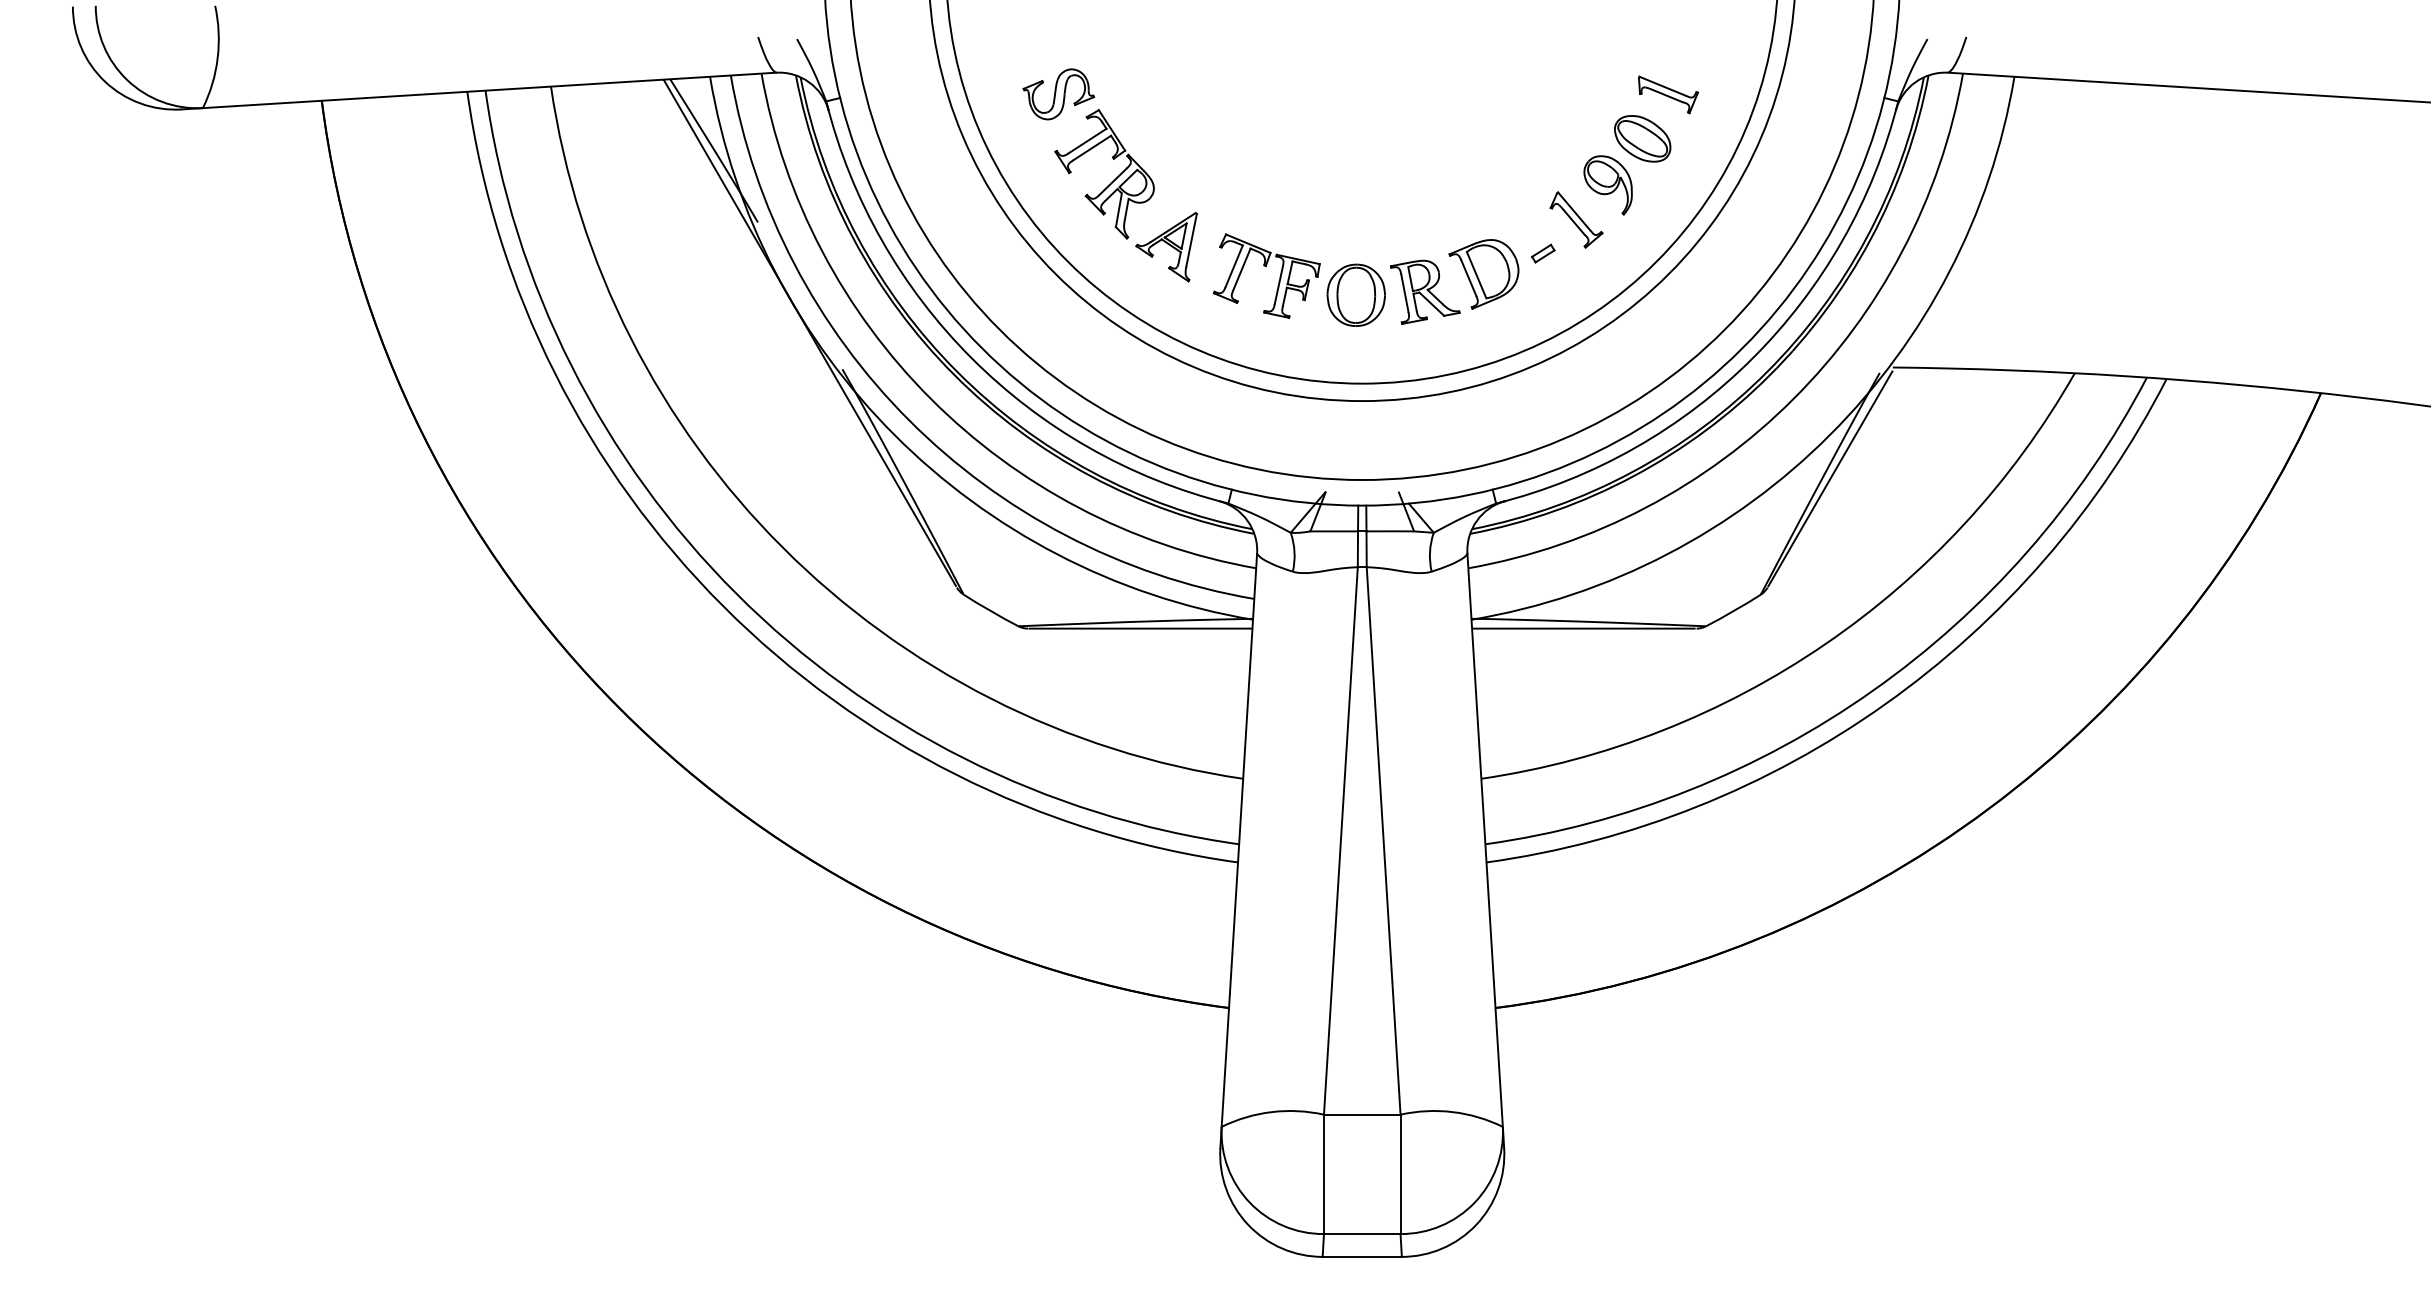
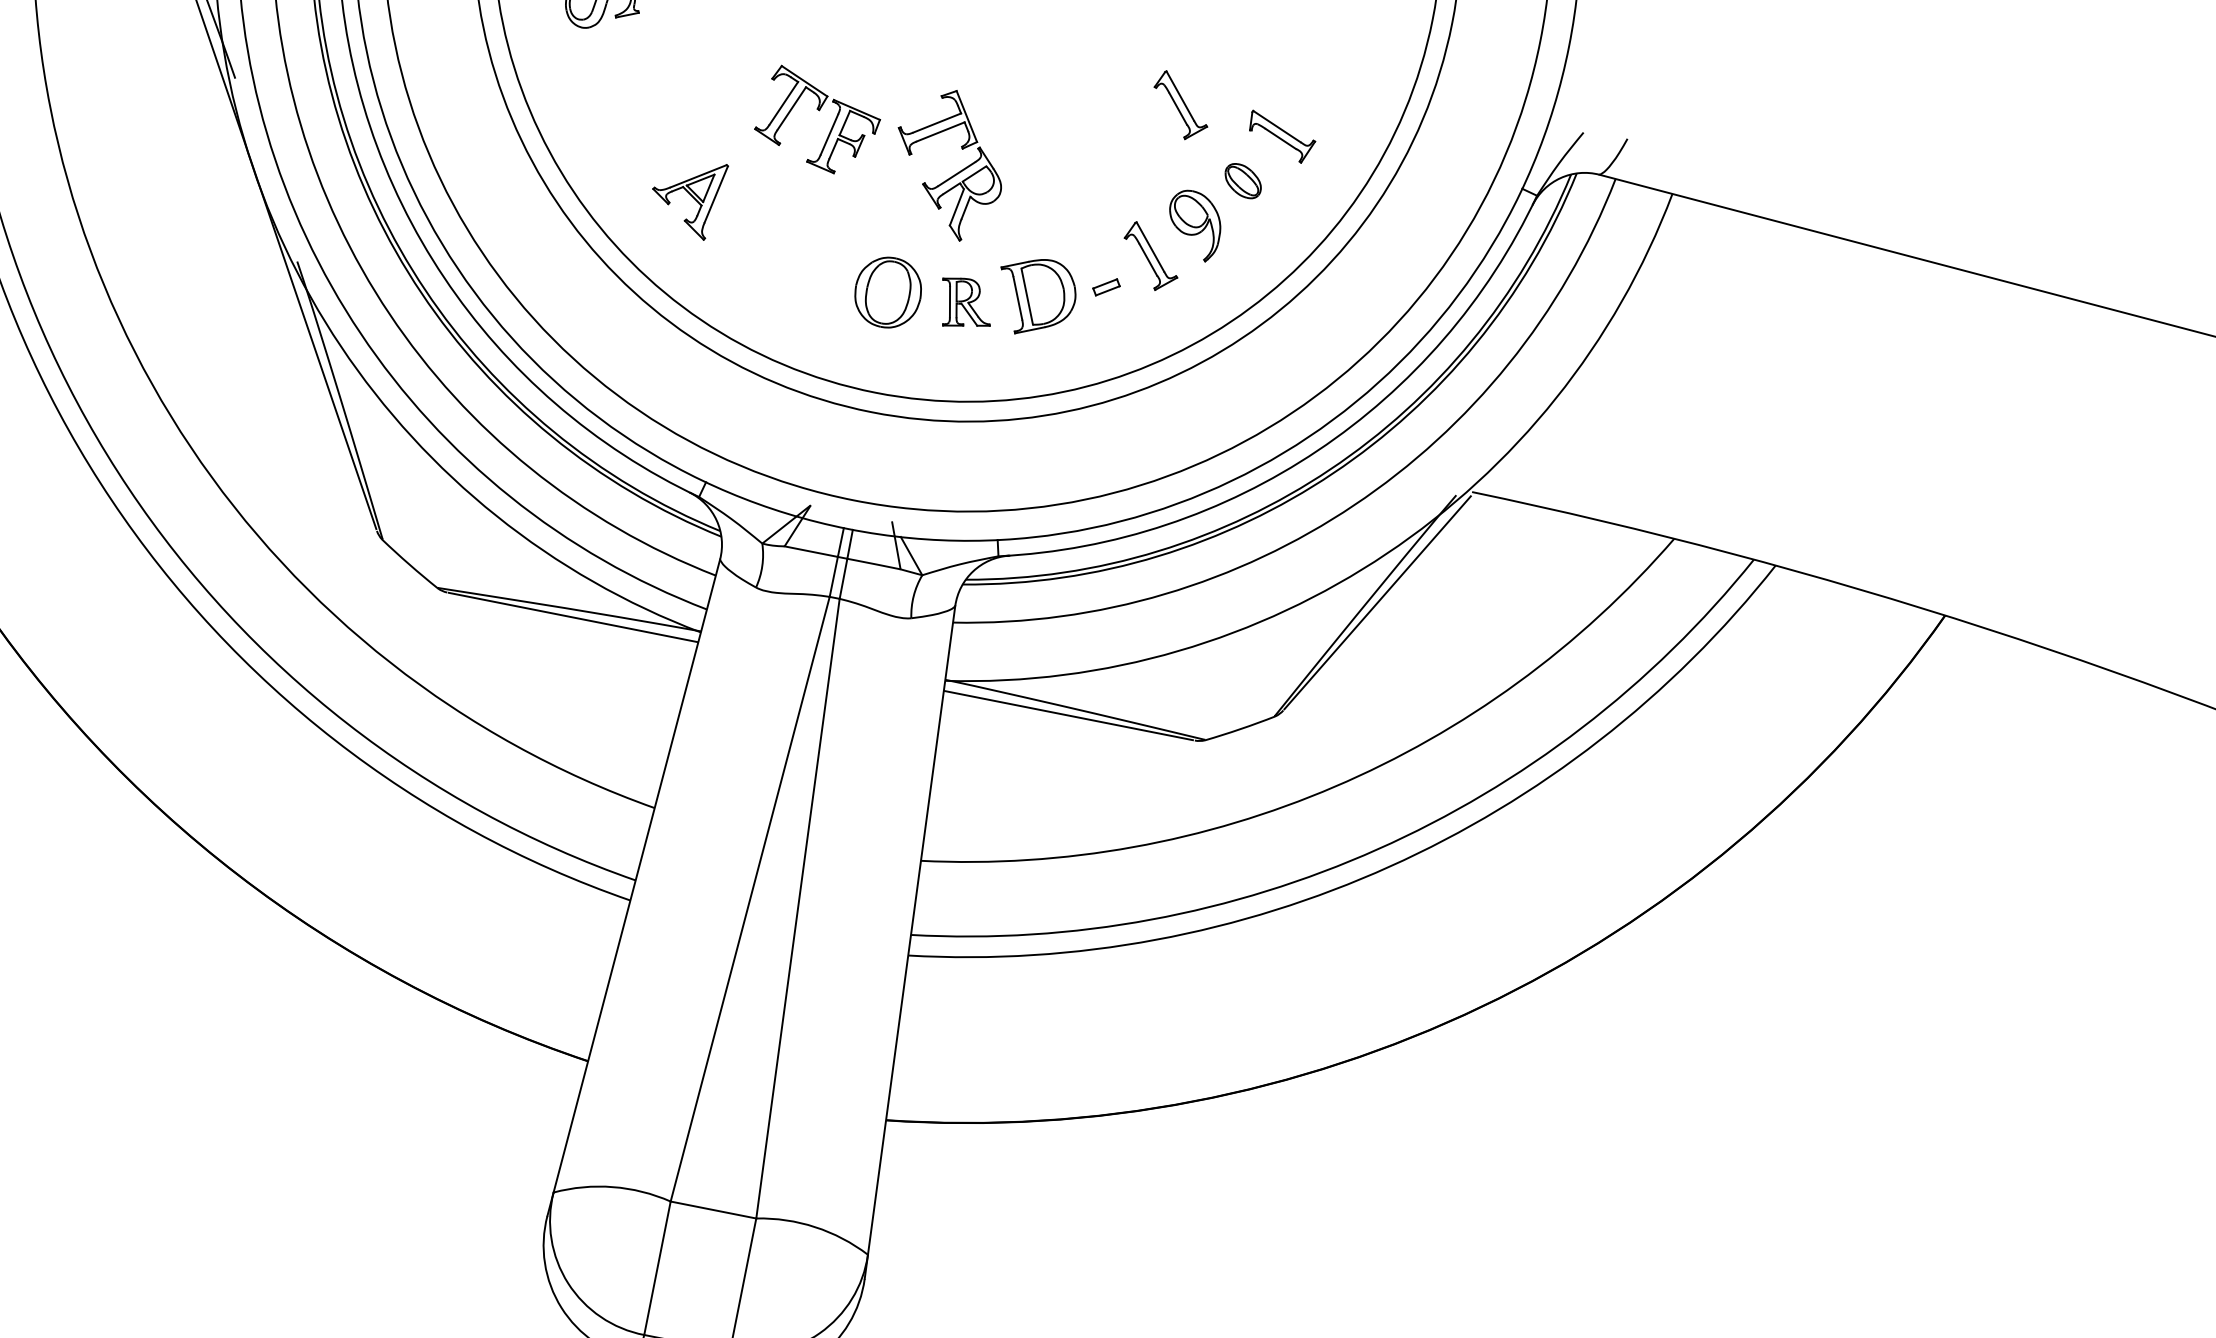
part: (1576, 84) -> (1181, 105), added
part: (1642, 138) -> (1242, 180), size x0.6
part: (1111, 181) -> (955, 173), moved
part: (1266, 266) -> (819, 110), moved
part: (1425, 291) -> (966, 303), size x0.7

